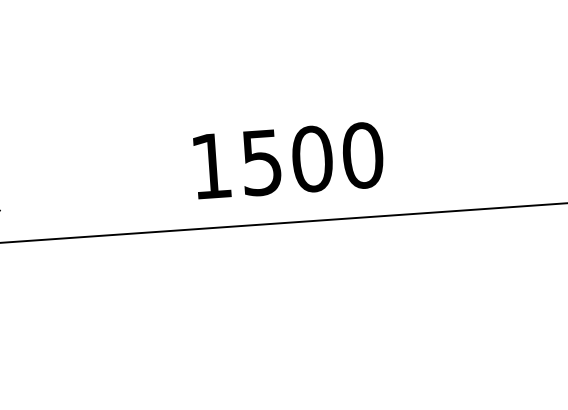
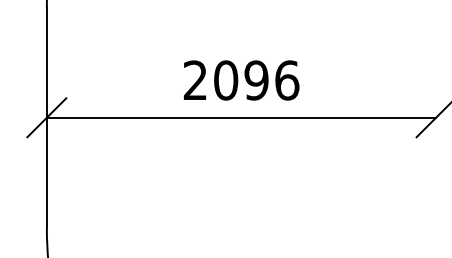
text: (287, 160) -> (241, 80), 1500 -> 2096

